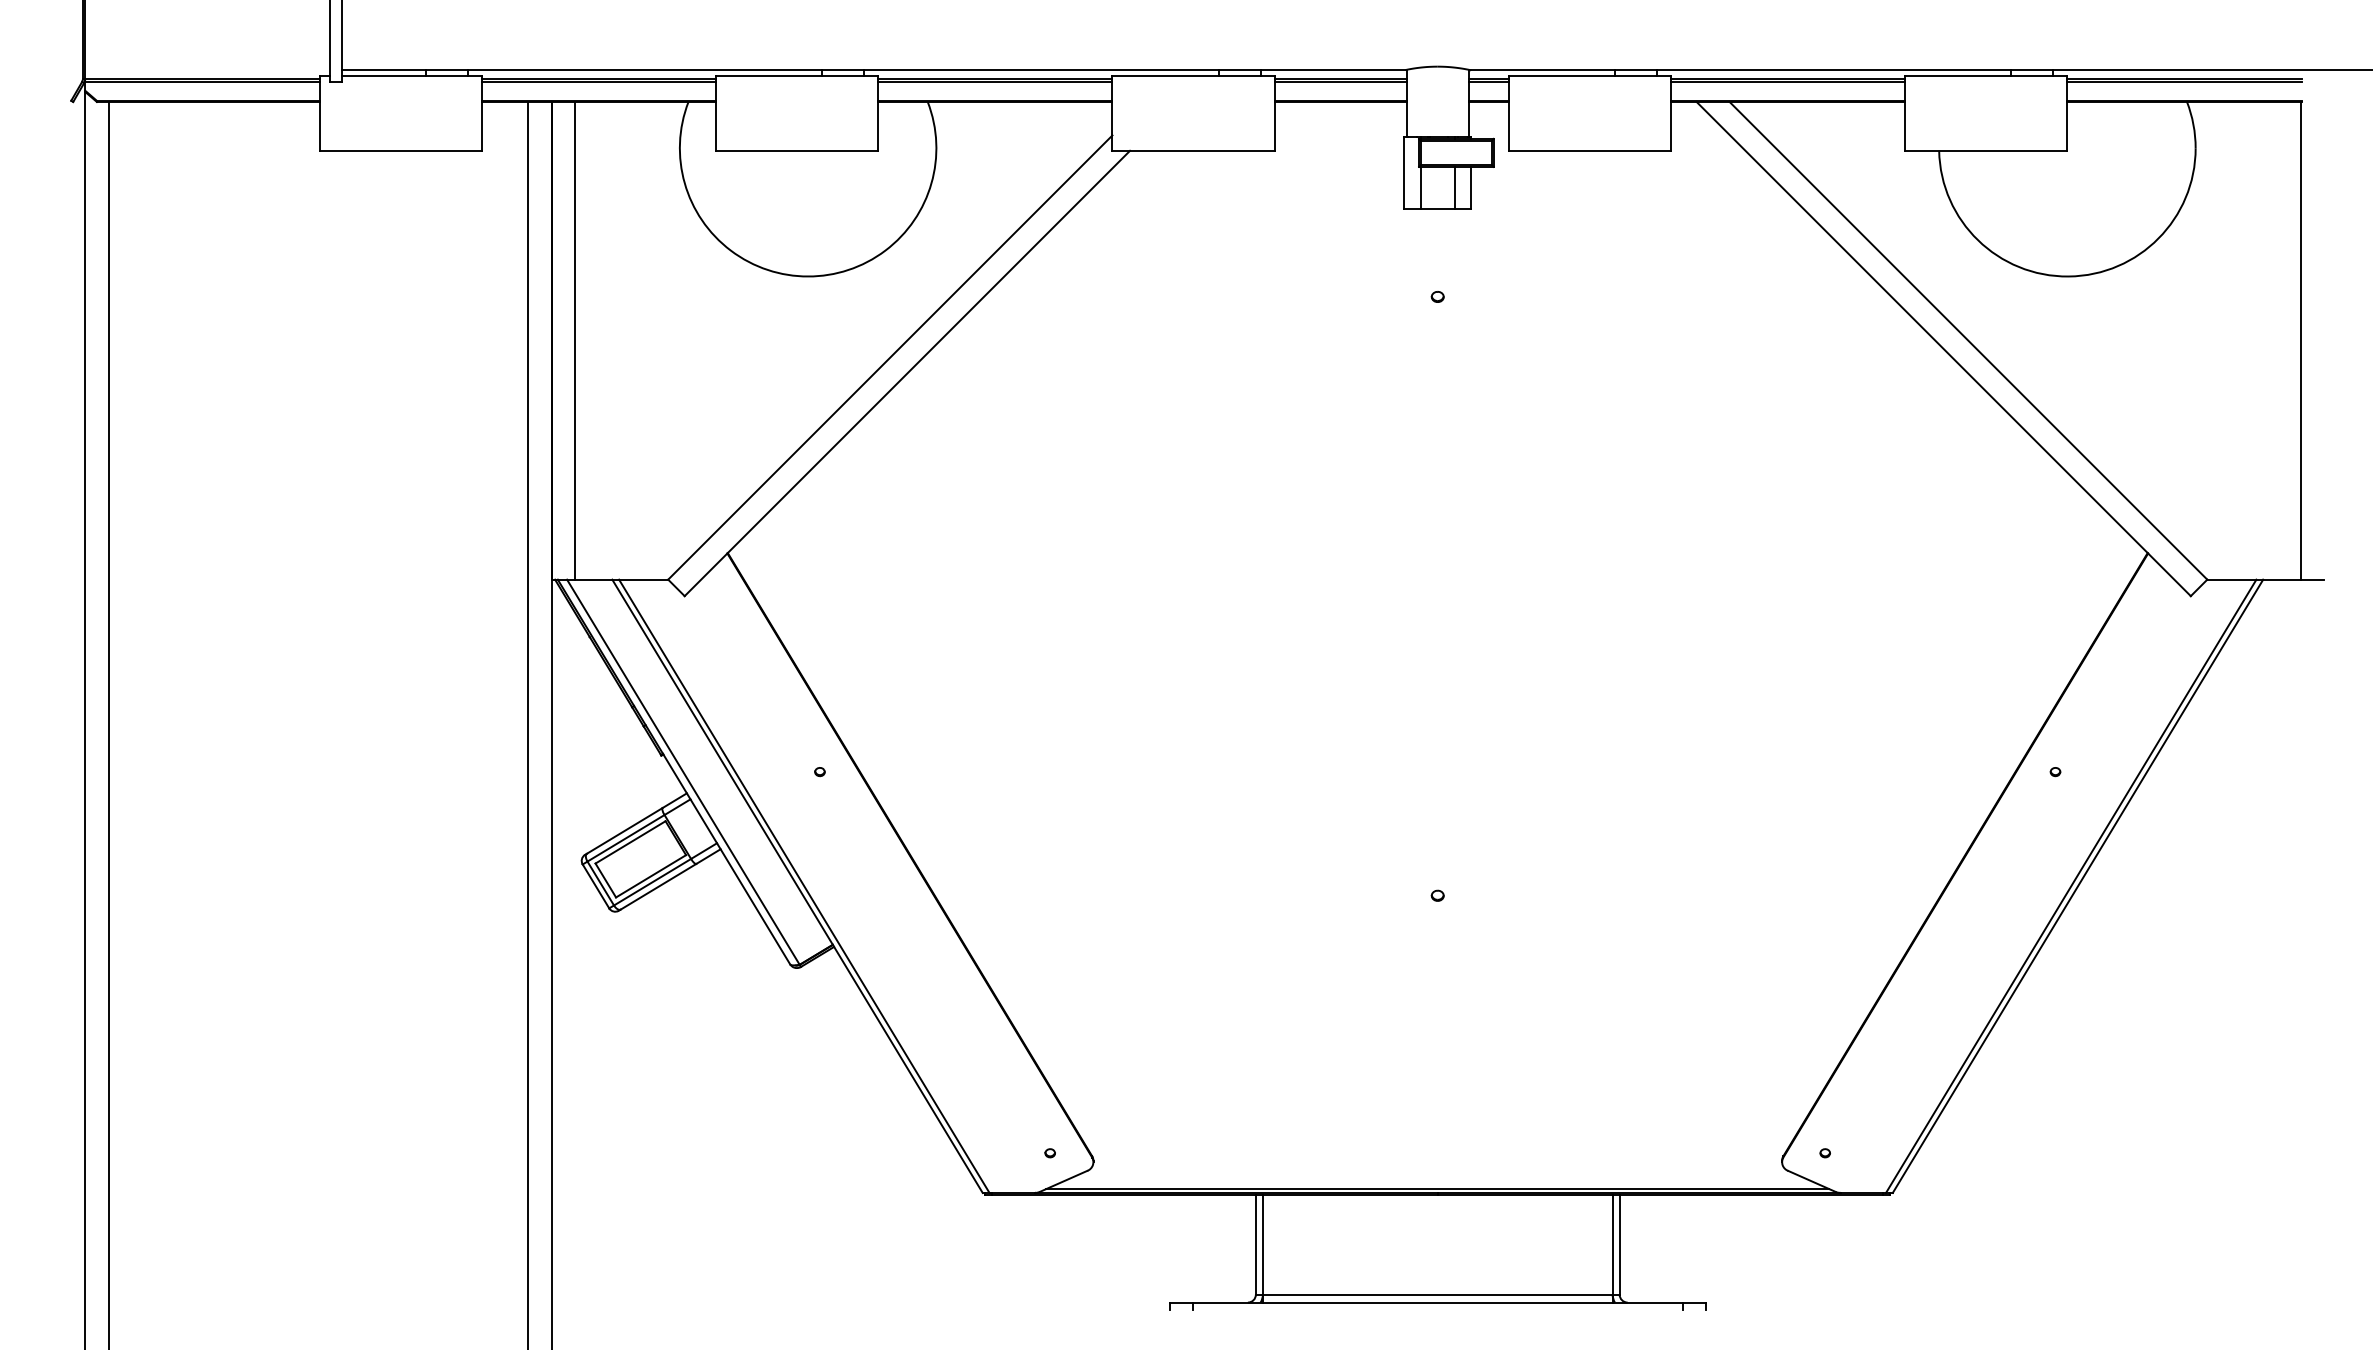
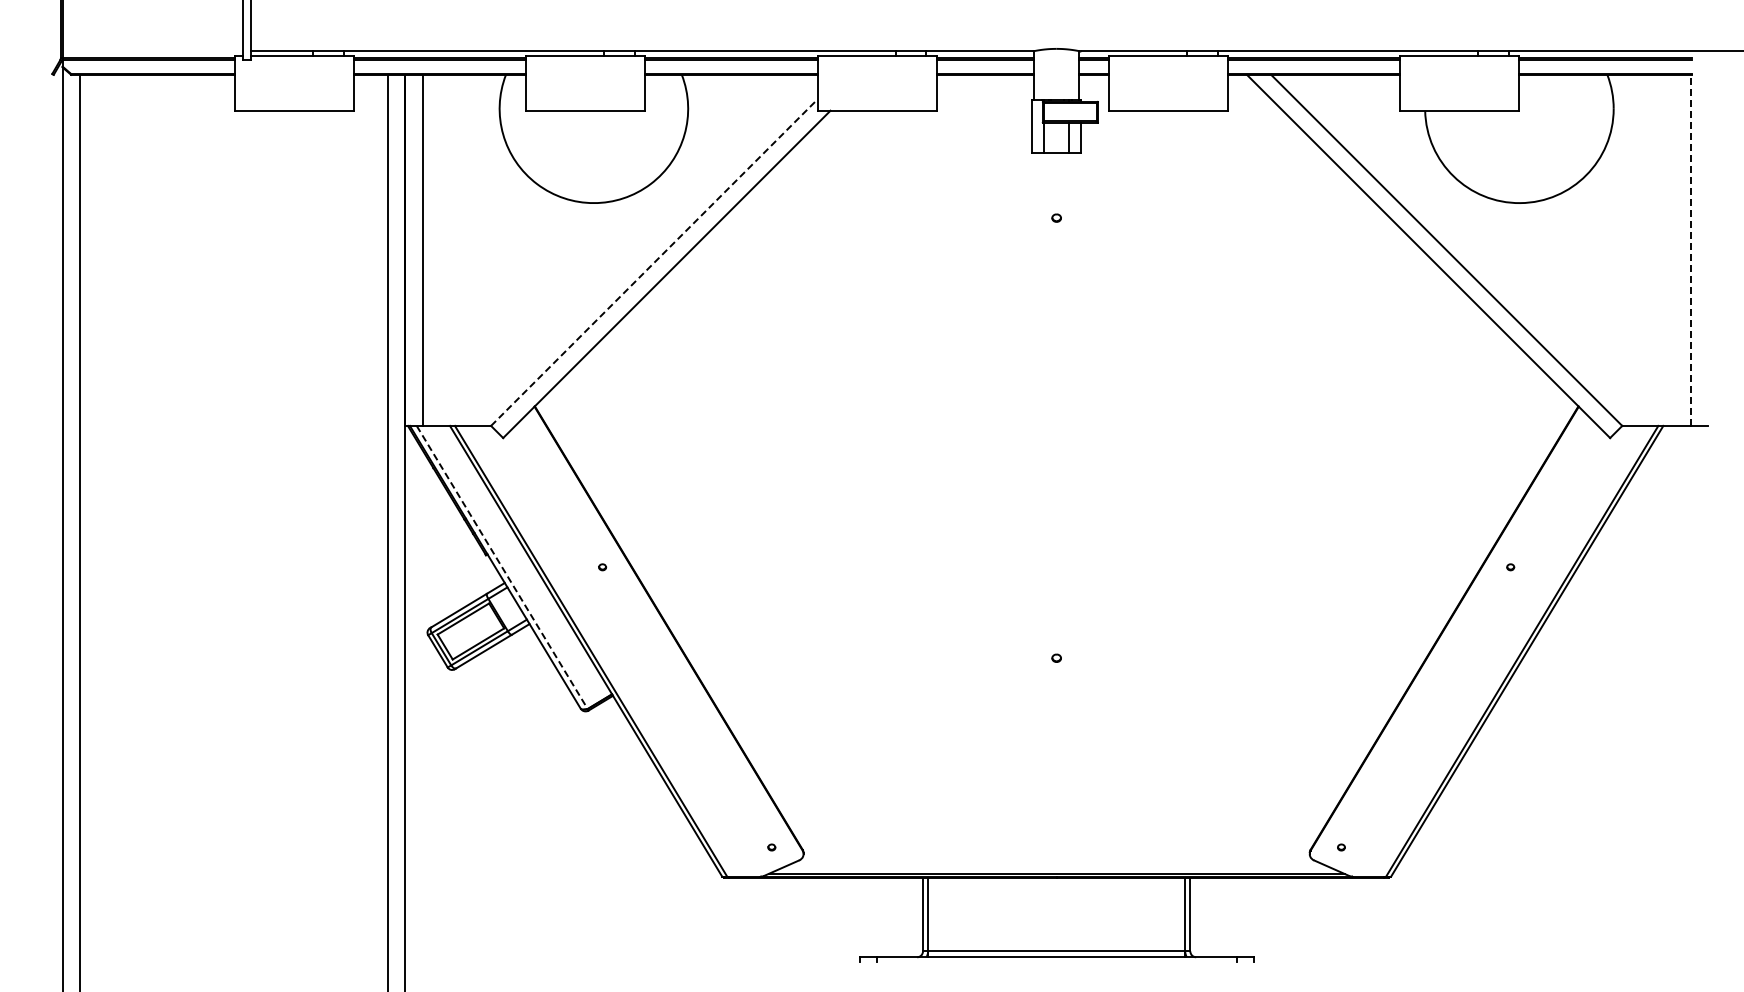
line: (2300, 340) -> (1690, 250), solid -> dashed
line: (890, 357) -> (654, 262), solid -> dashed
line: (683, 772) -> (502, 567), solid -> dashed

